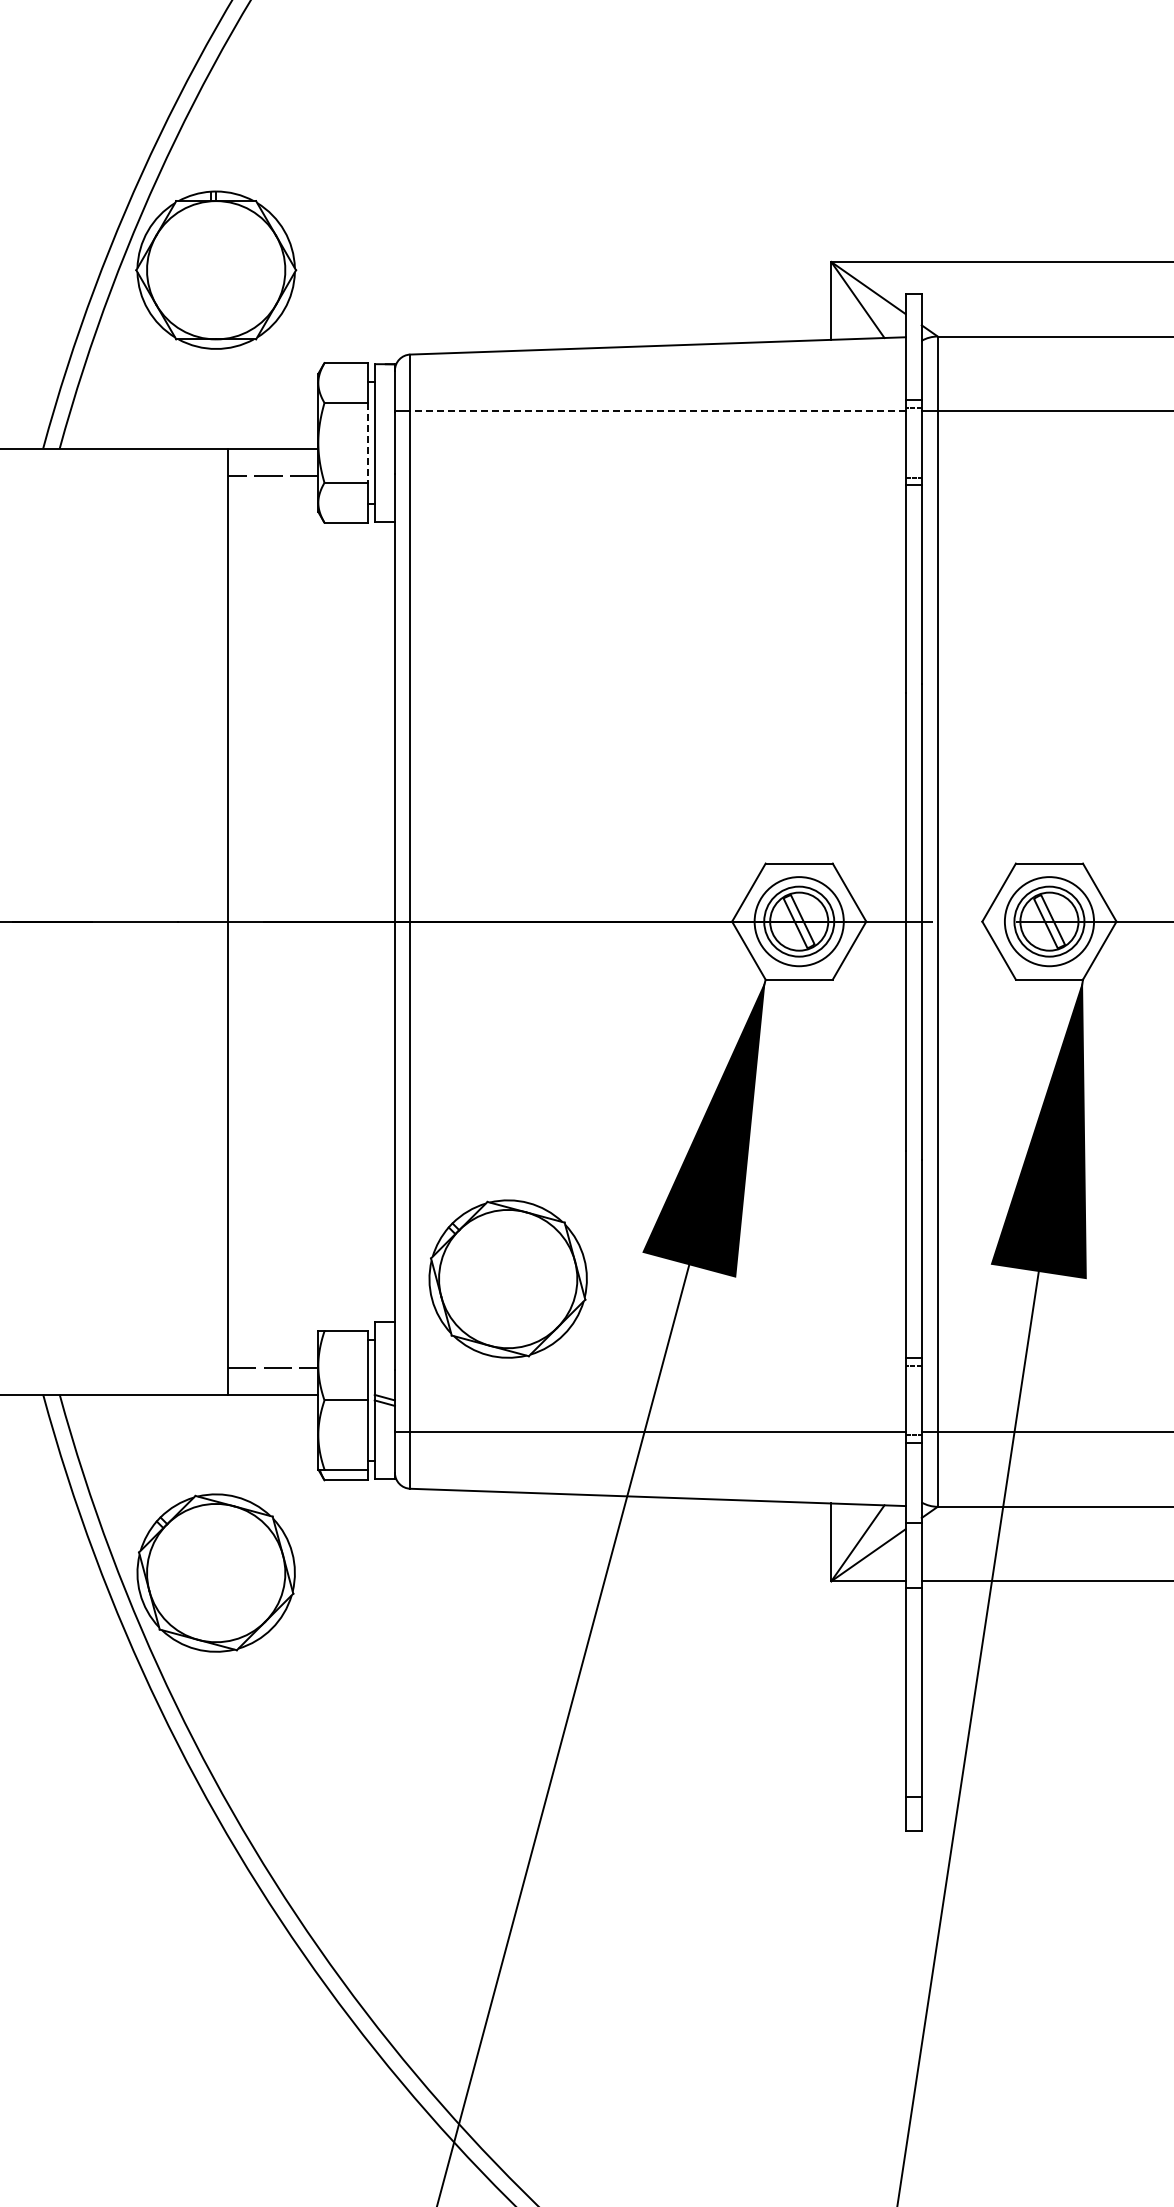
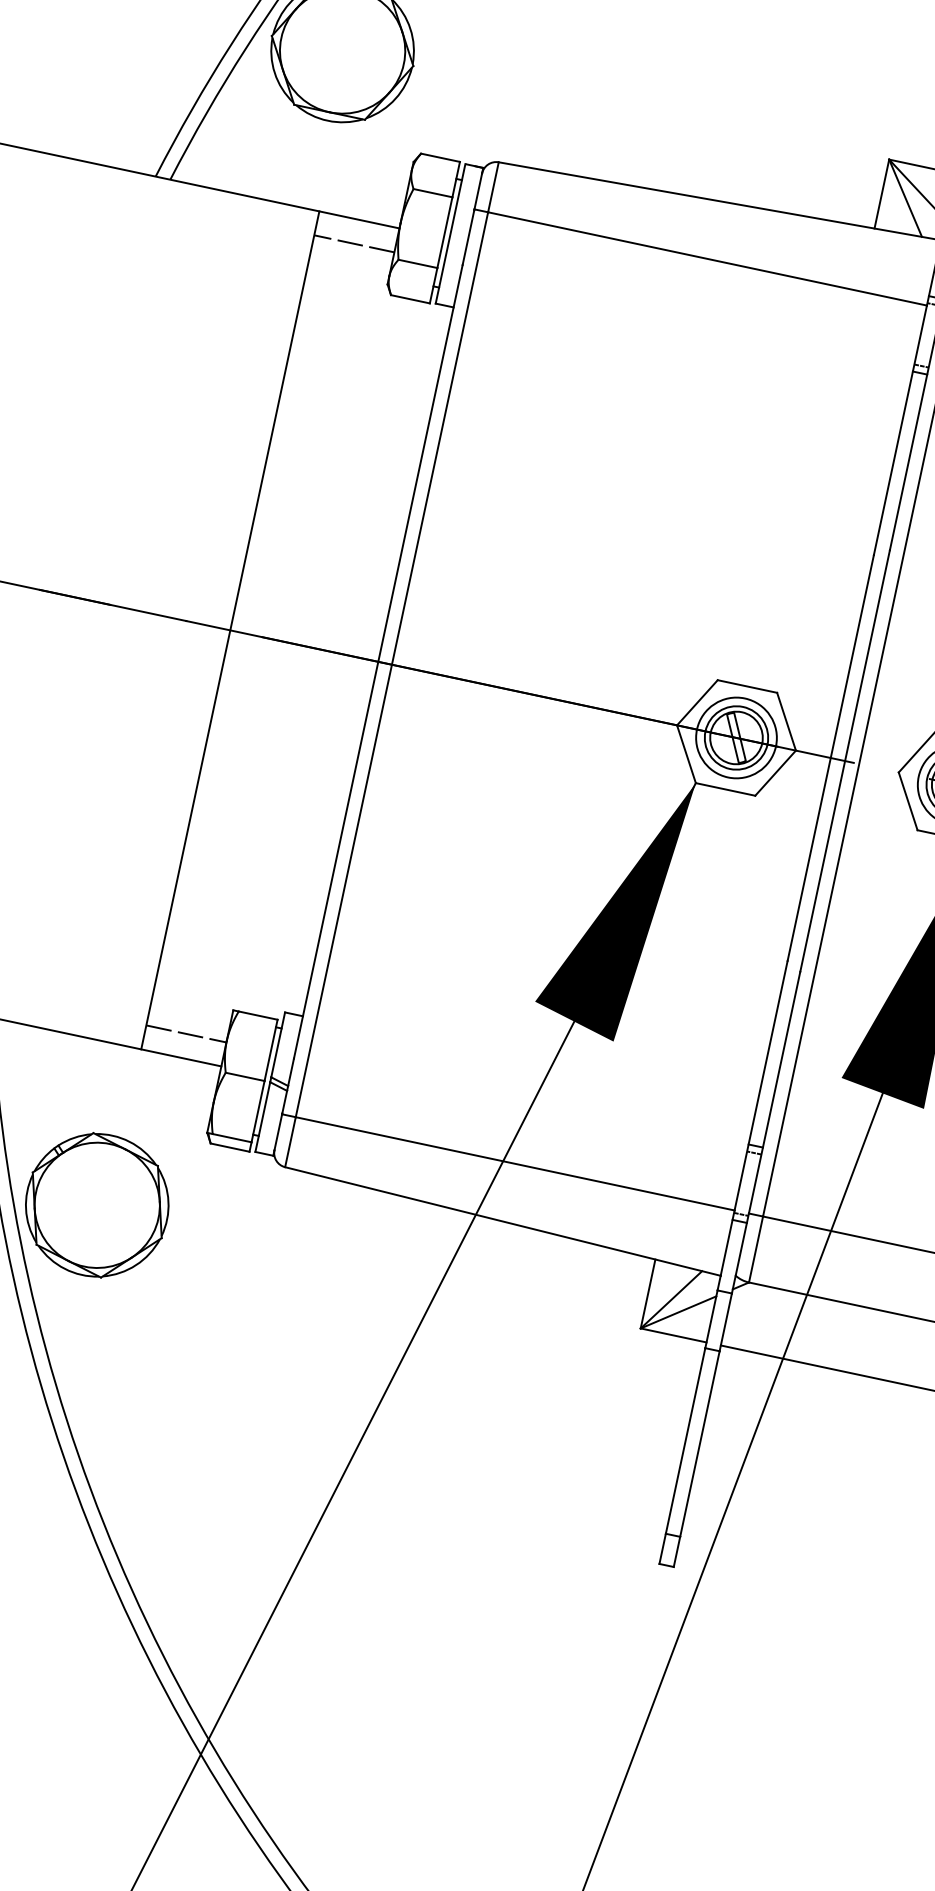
line: (657, 411) -> (707, 259), dashed -> solid
line: (368, 442) -> (445, 232), dashed -> solid
part: (507, 1278) -> (410, 999), removed

